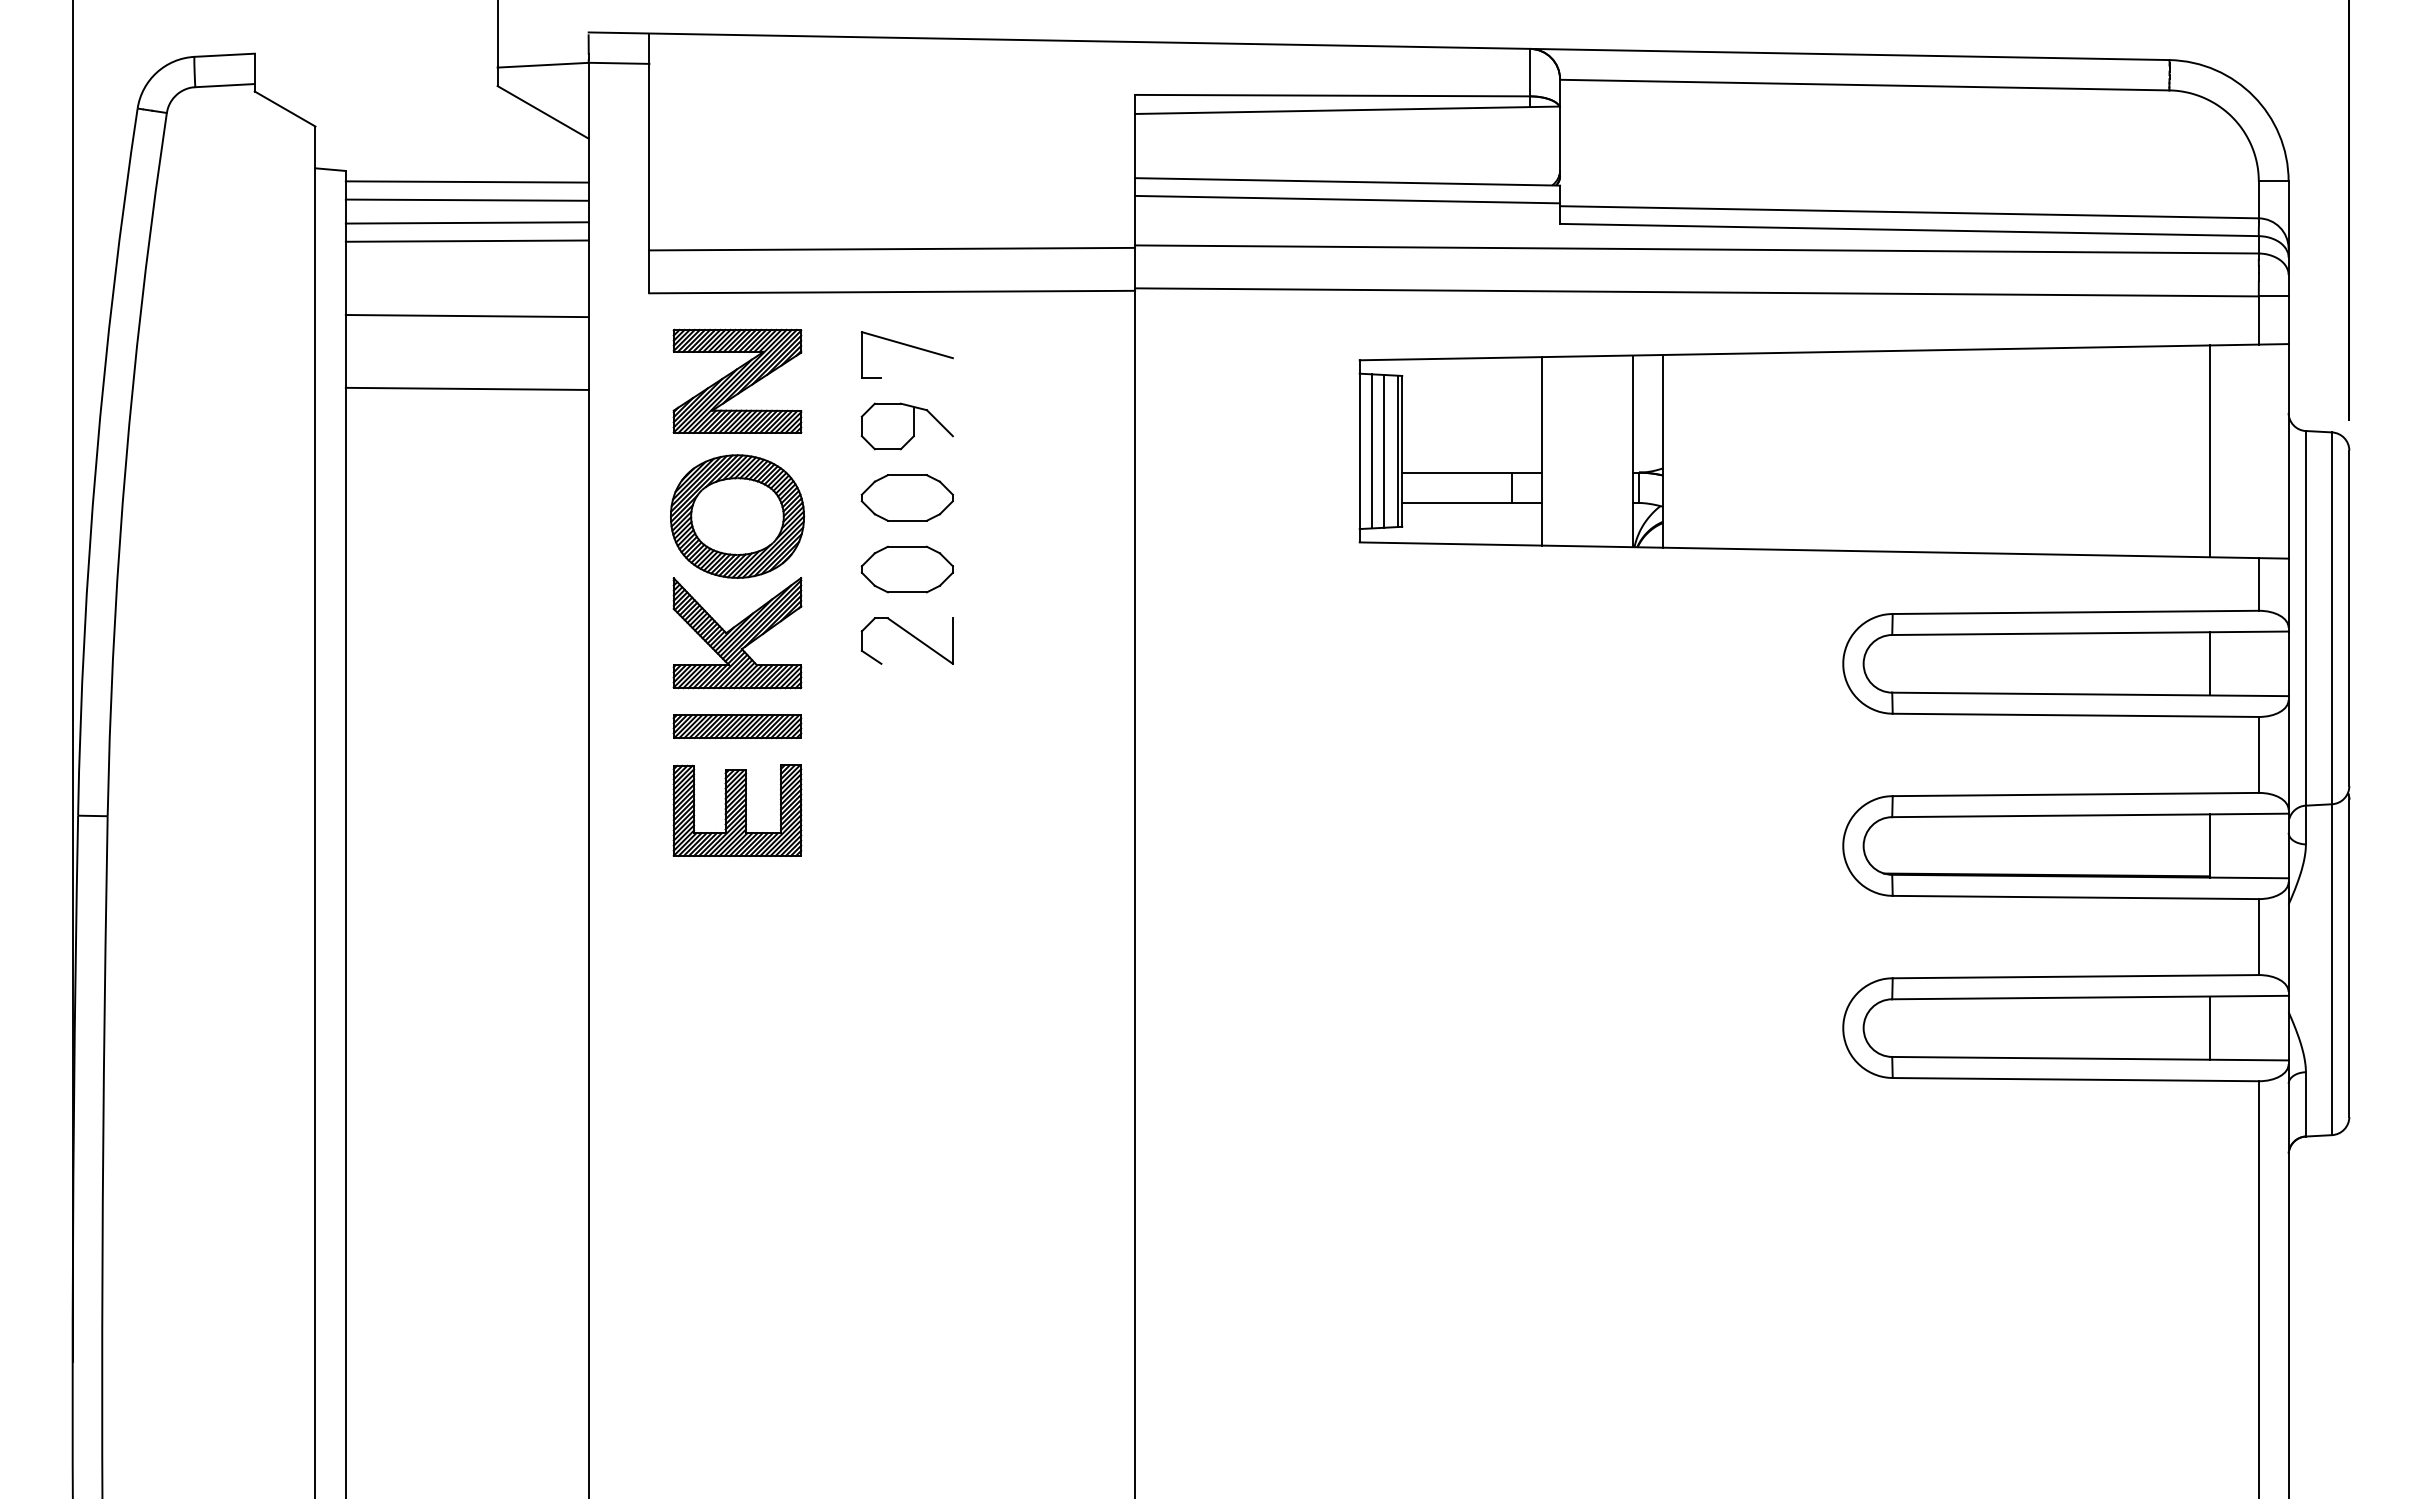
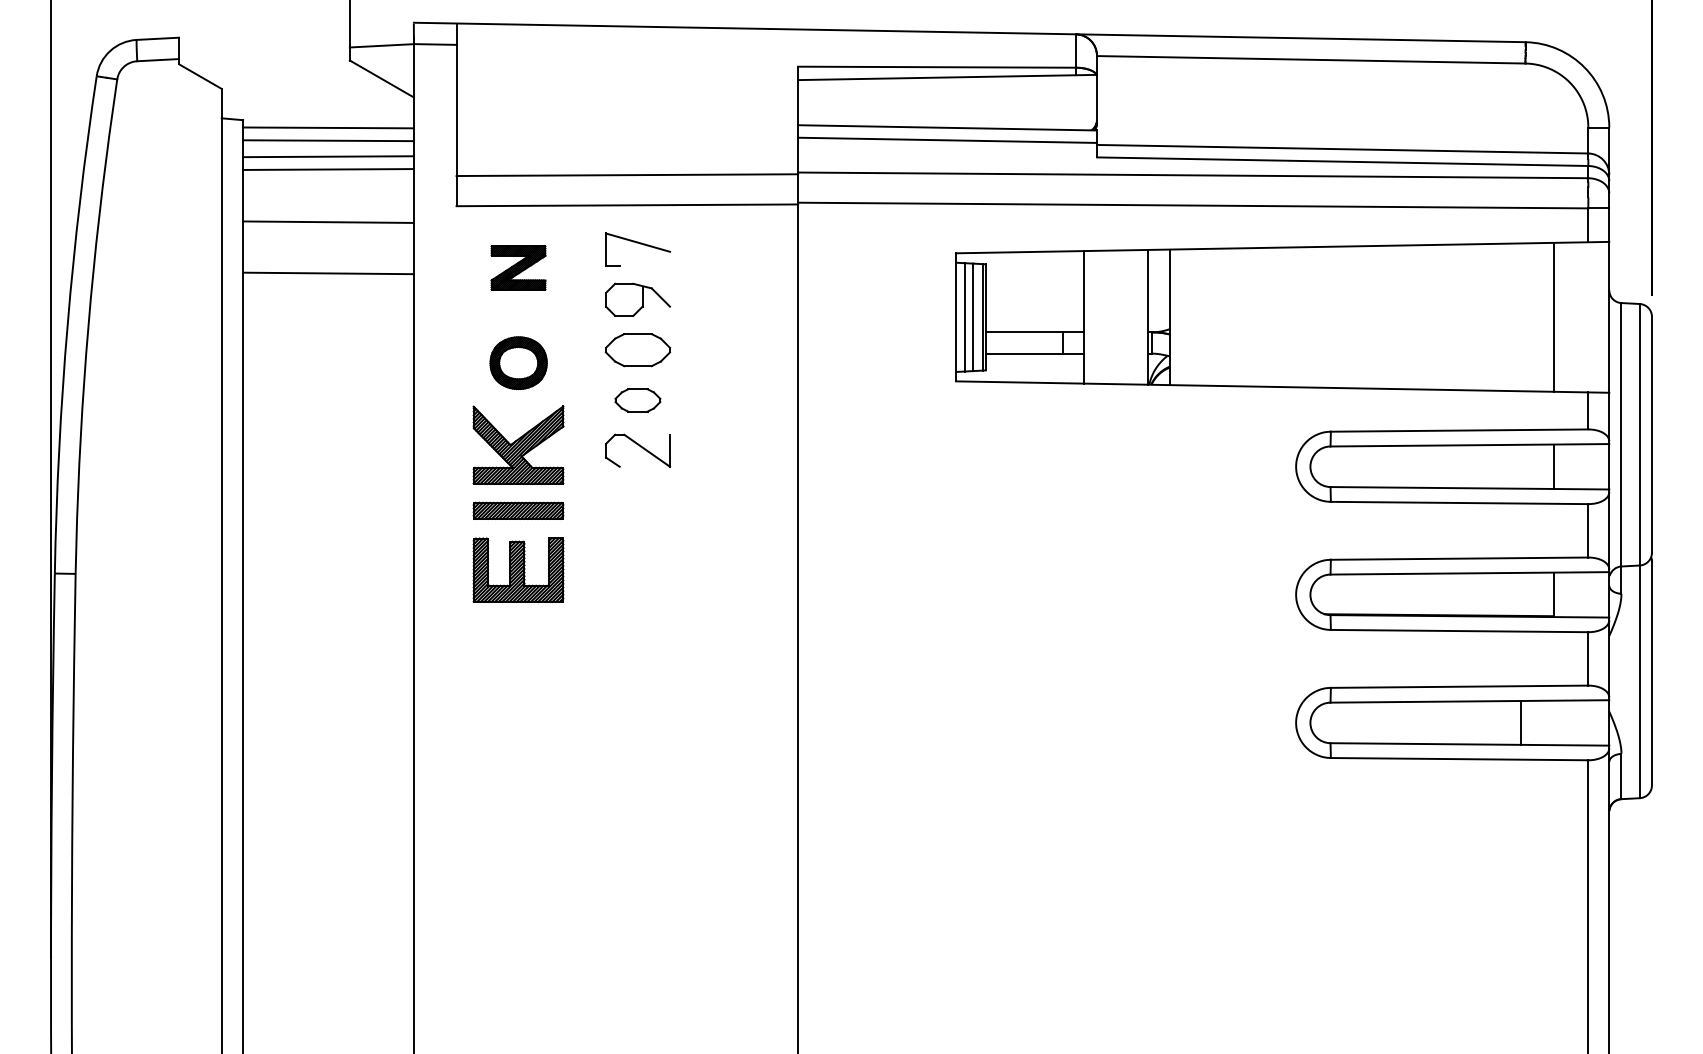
part: (737, 380) -> (518, 267), size x0.6
part: (737, 516) -> (518, 363), size x0.6
part: (906, 569) -> (637, 400), size x0.7
line: (2209, 1027) -> (1520, 722), moved

